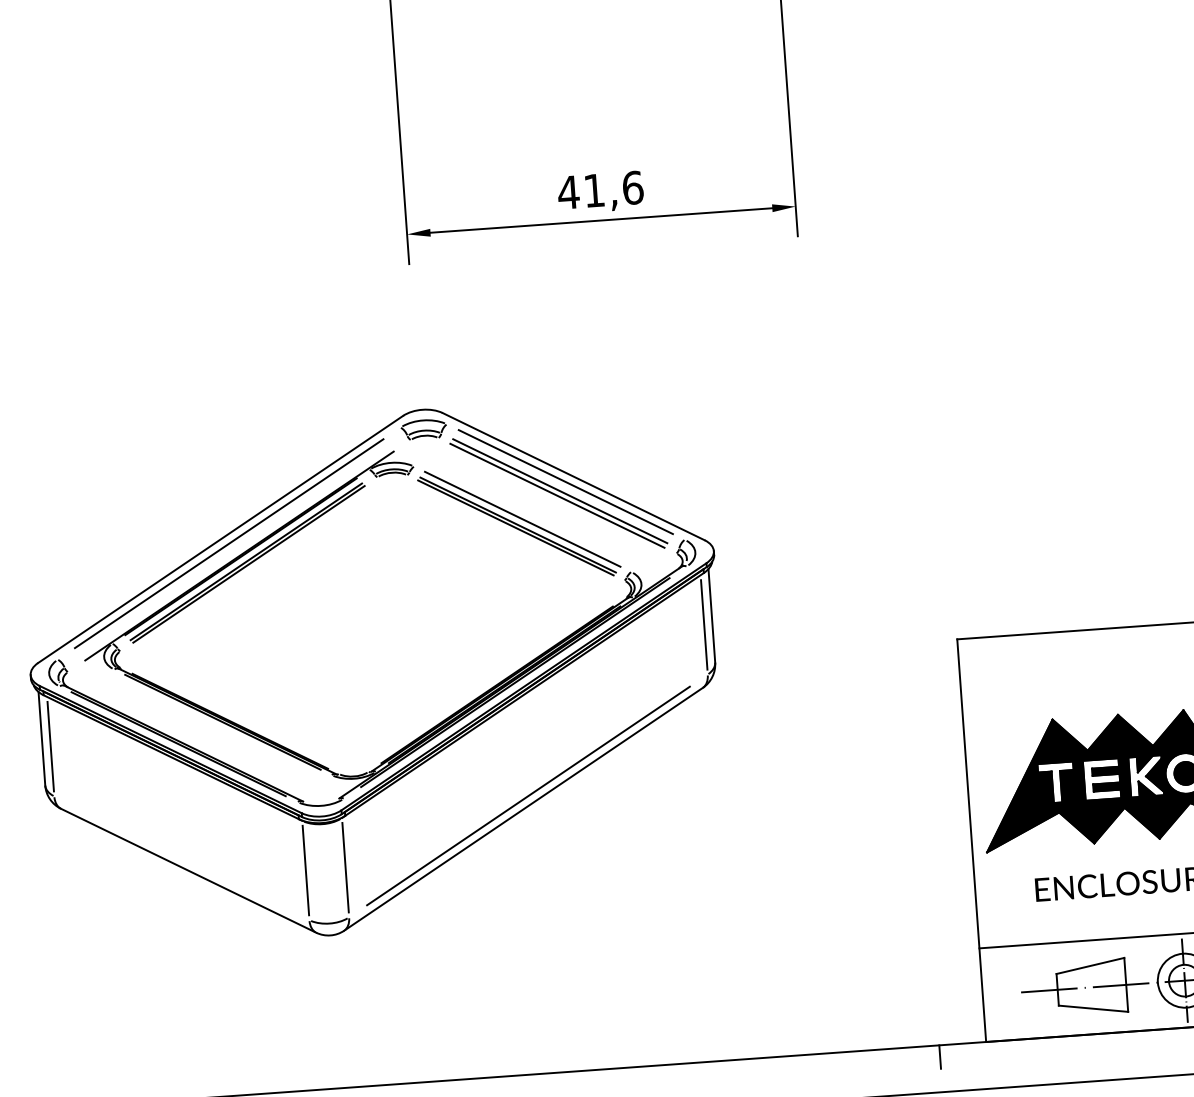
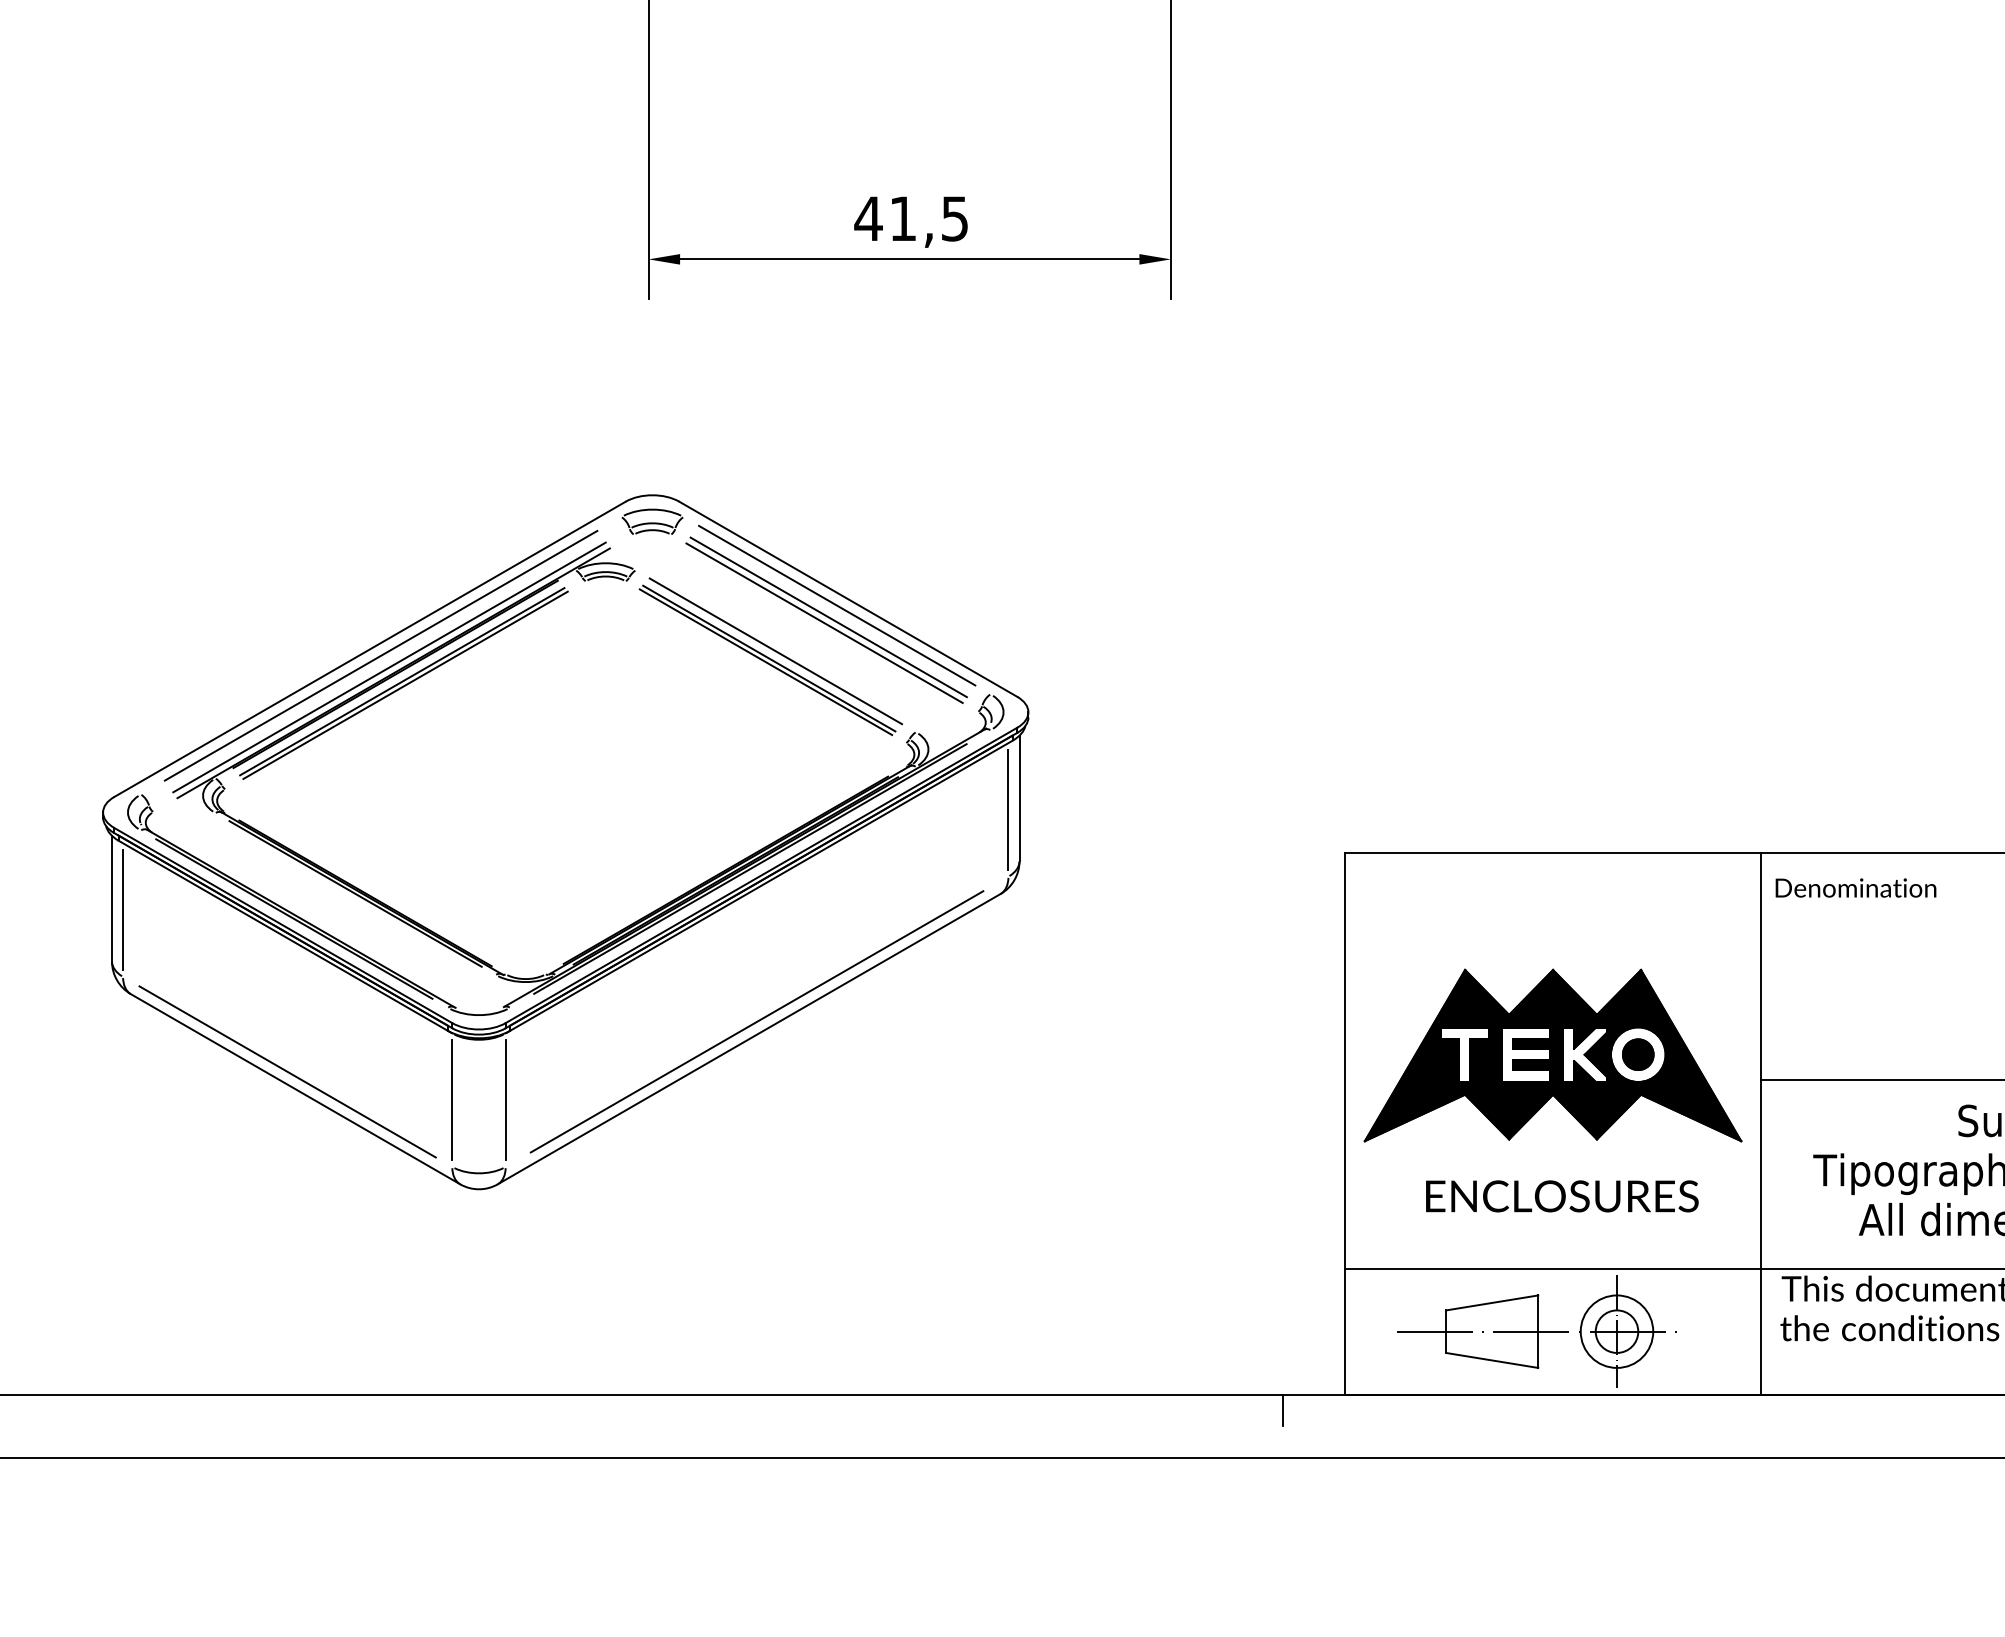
text: (632, 187) -> (954, 218), 41,6 -> 41,5
line: (236, 551) -> (389, 667), added
line: (181, 858) -> (287, 1071), added

